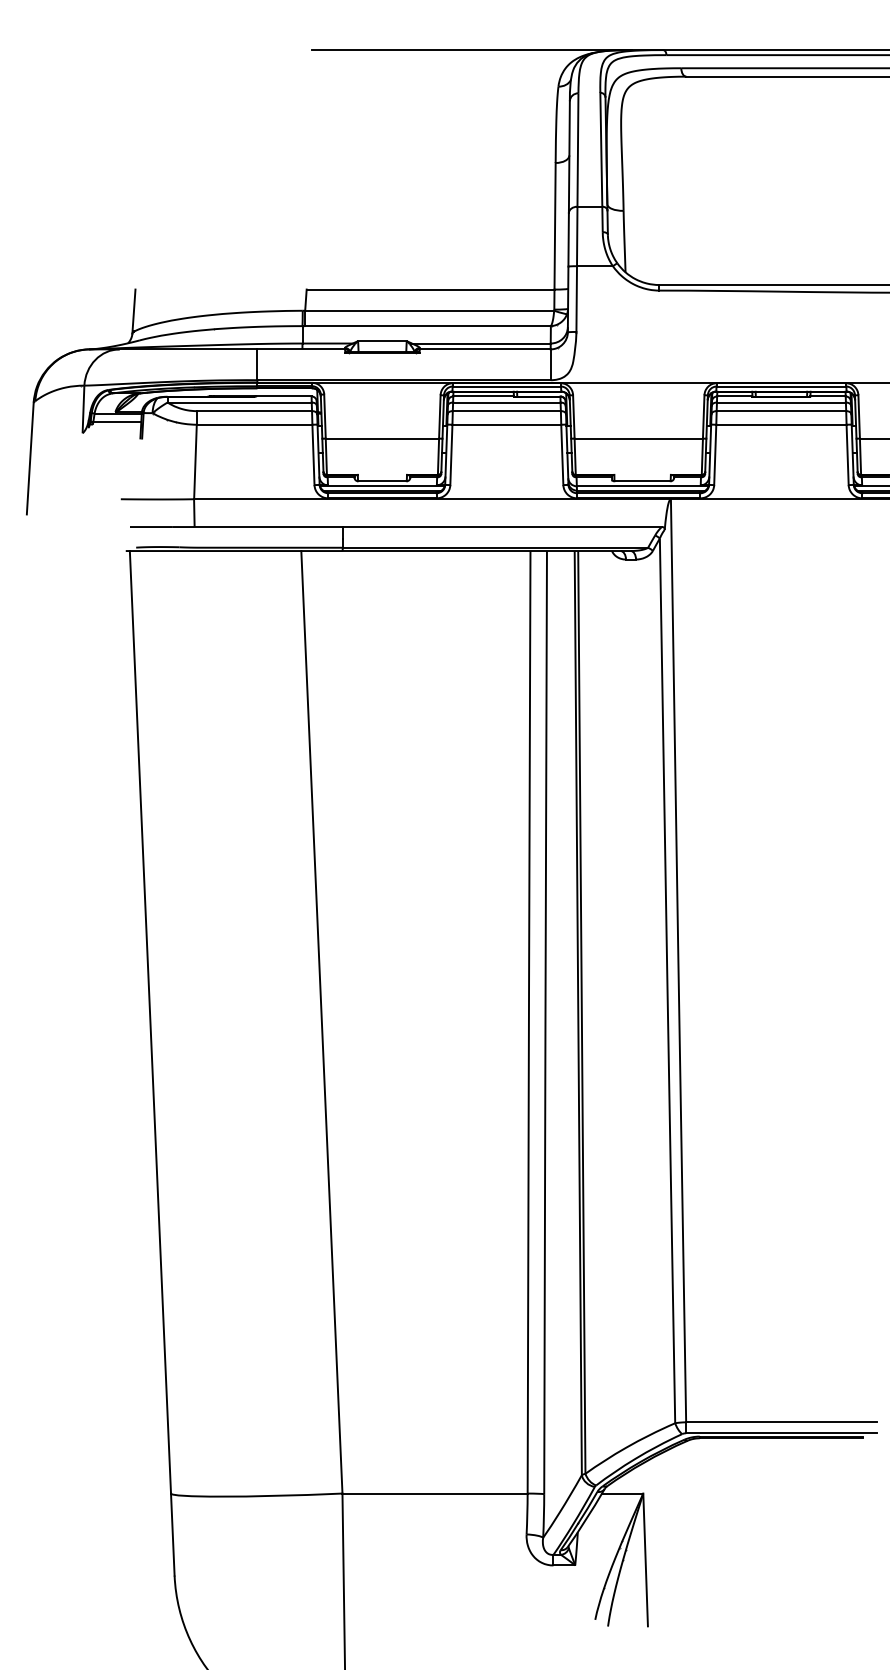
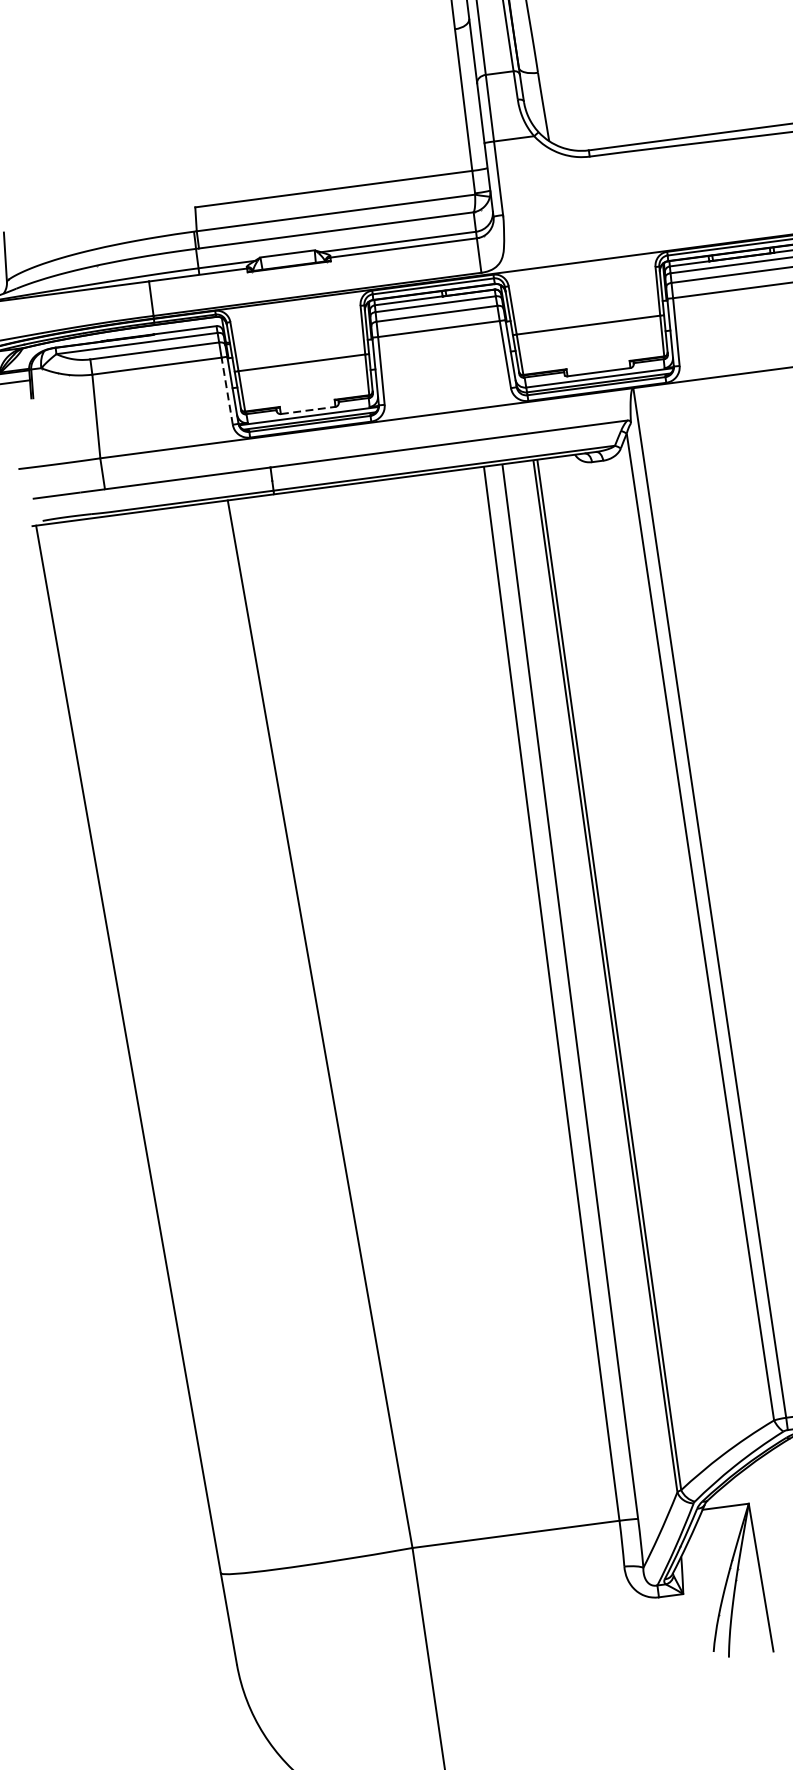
line: (313, 454) -> (227, 390), solid -> dashed
line: (382, 481) -> (308, 410), solid -> dashed

